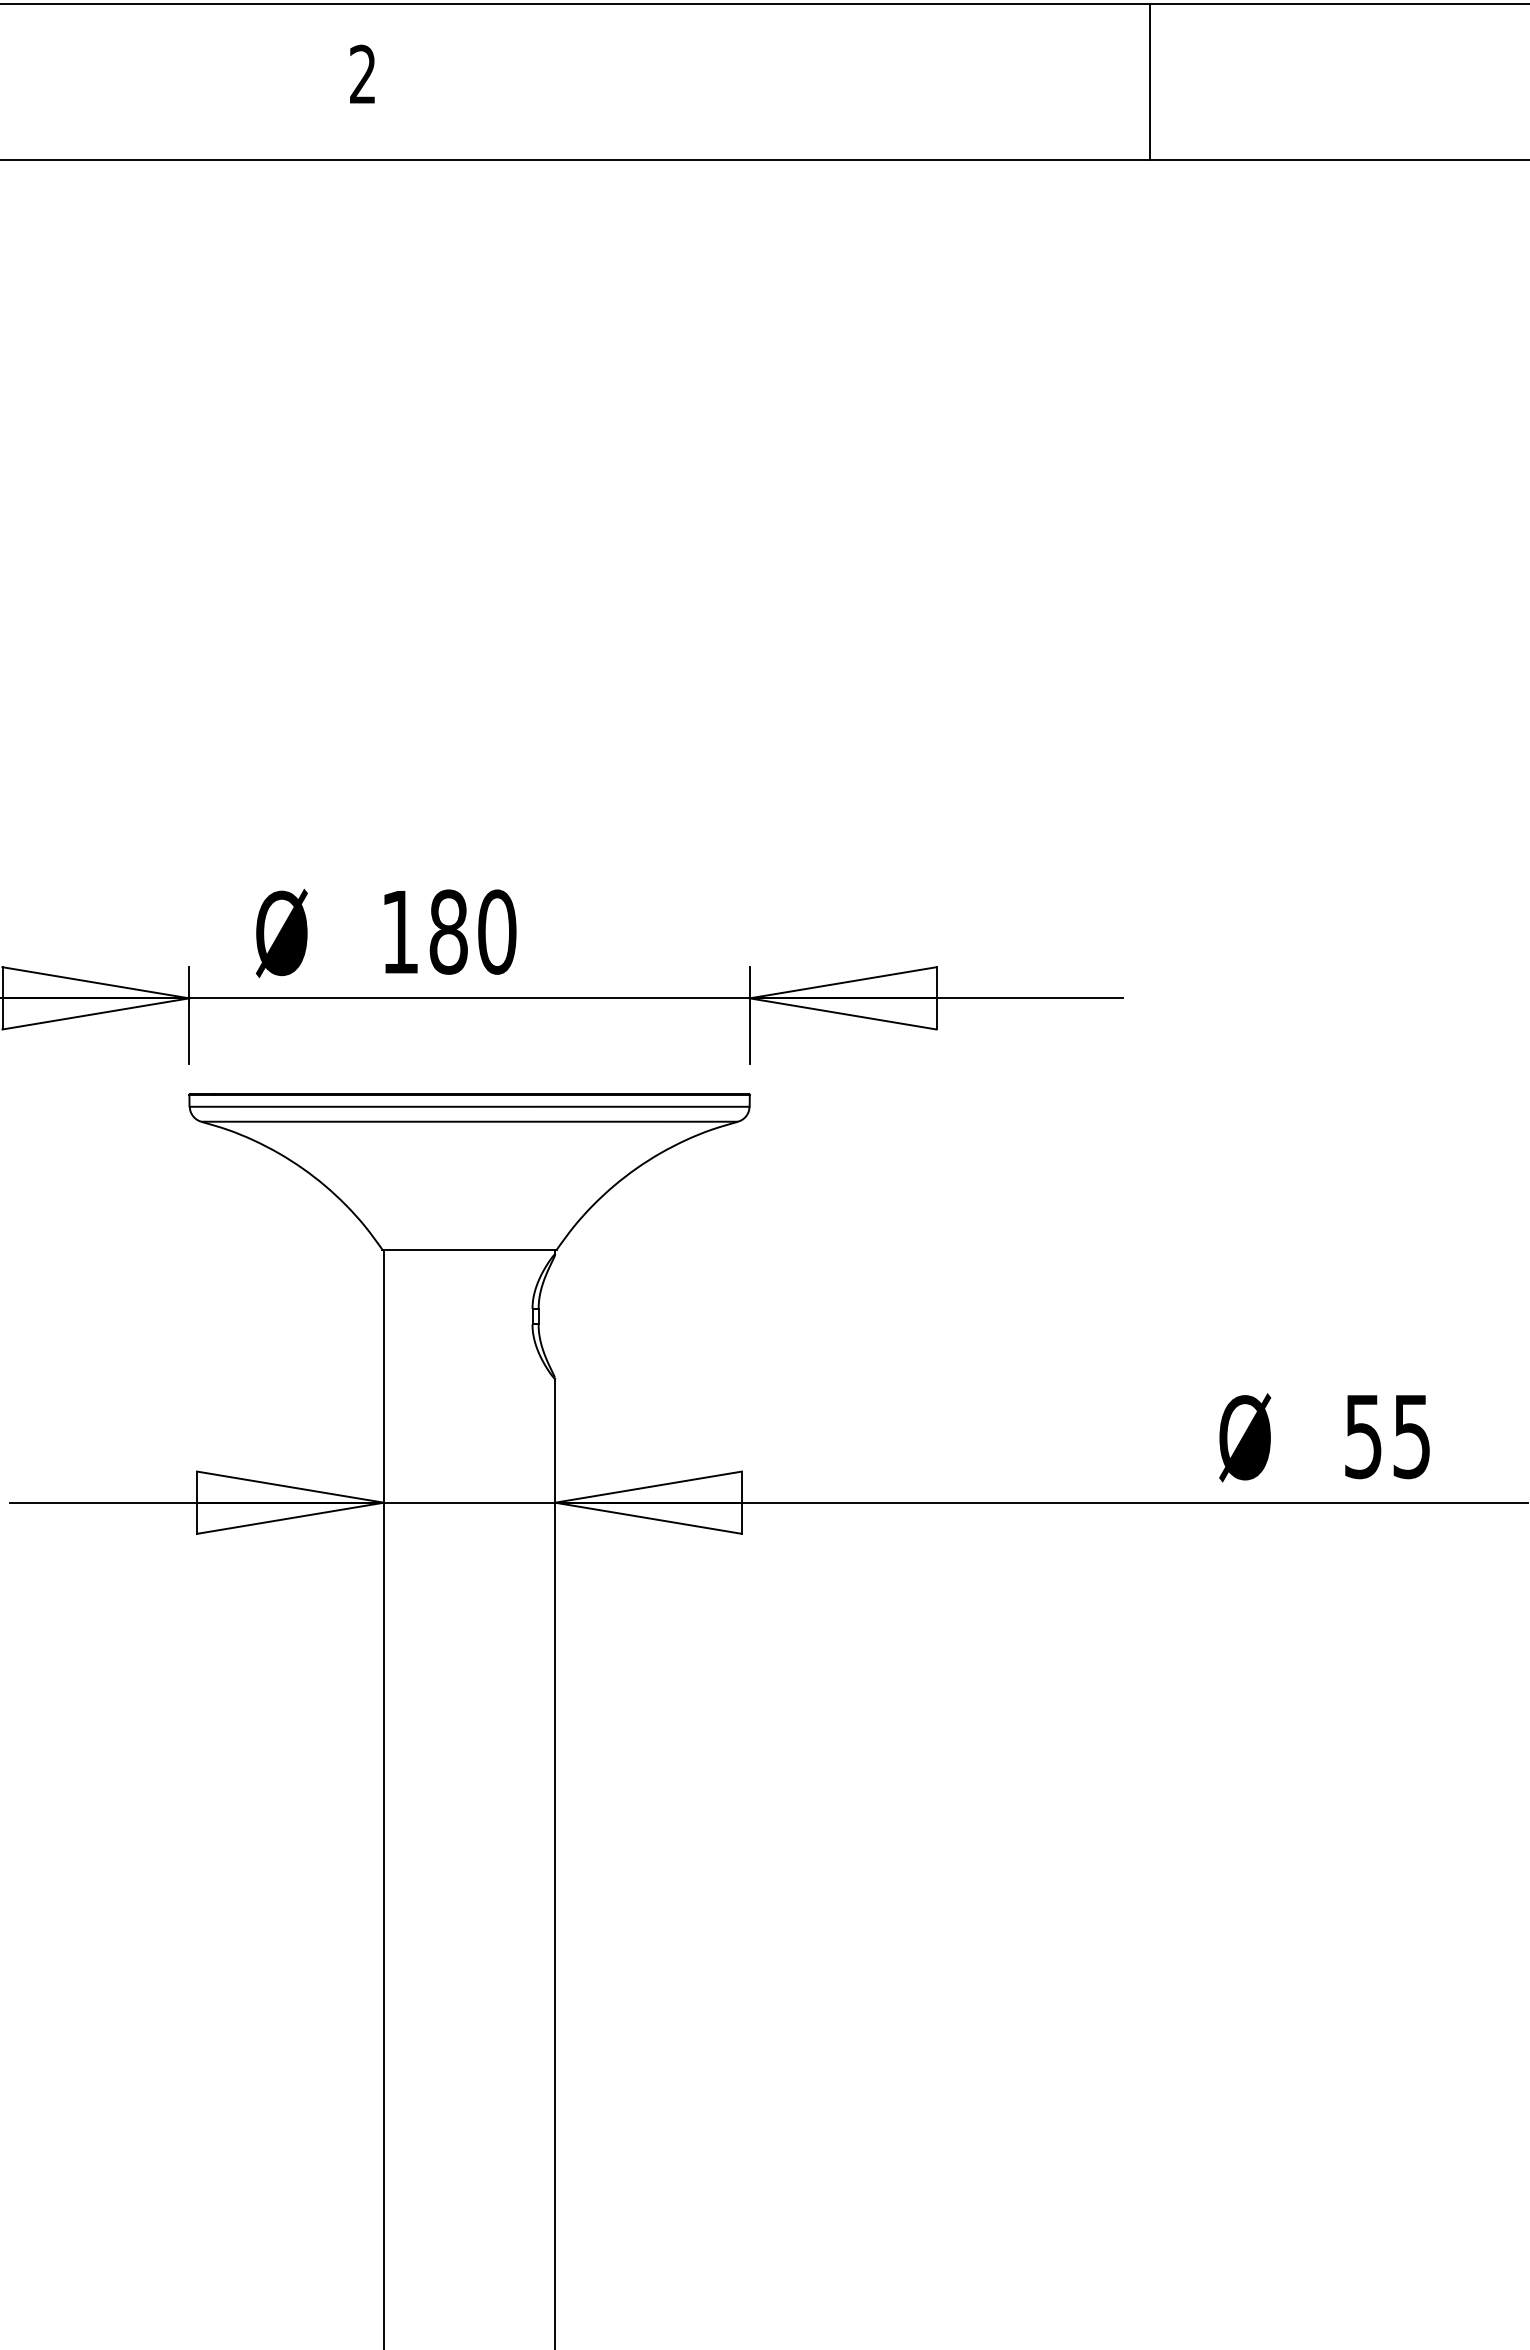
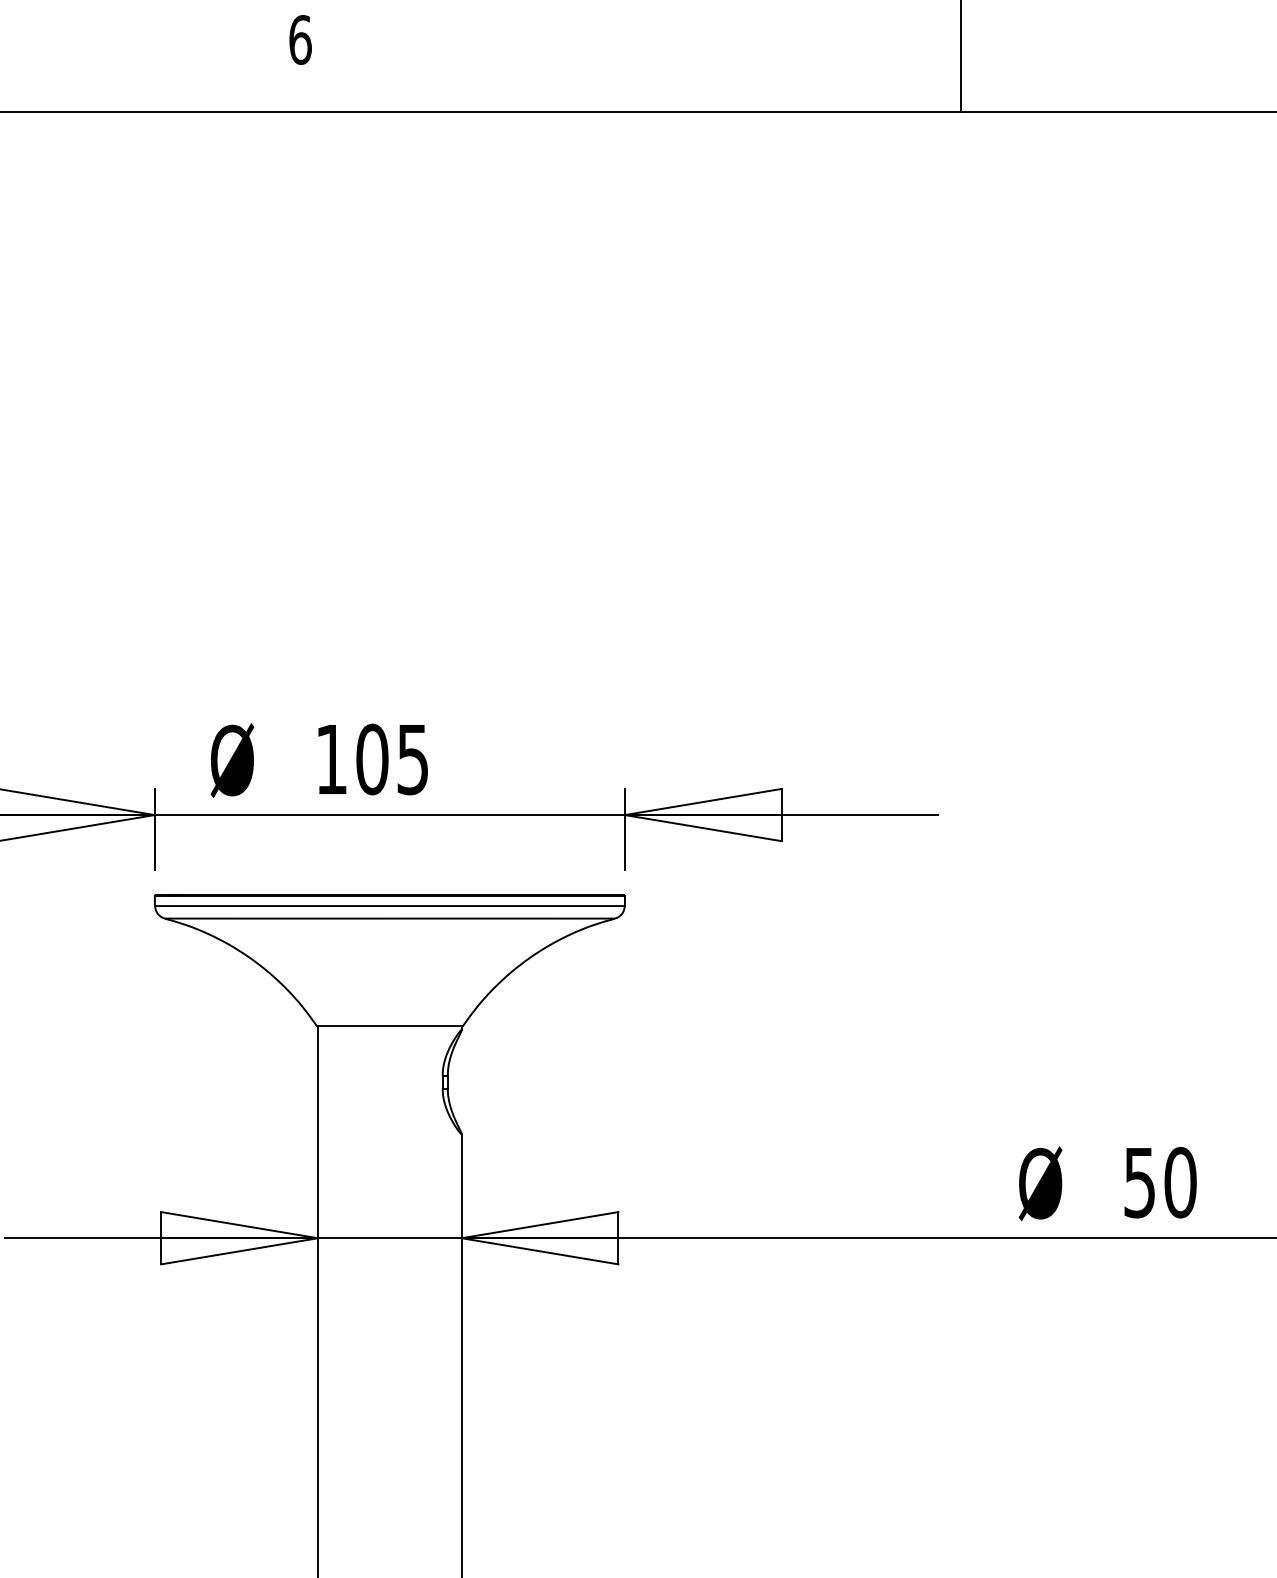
text: (362, 74) -> (300, 39), 2 -> 6
text: (472, 931) -> (392, 758), 180 -> 105
text: (1412, 1436) -> (1181, 1182), 55 -> 50

